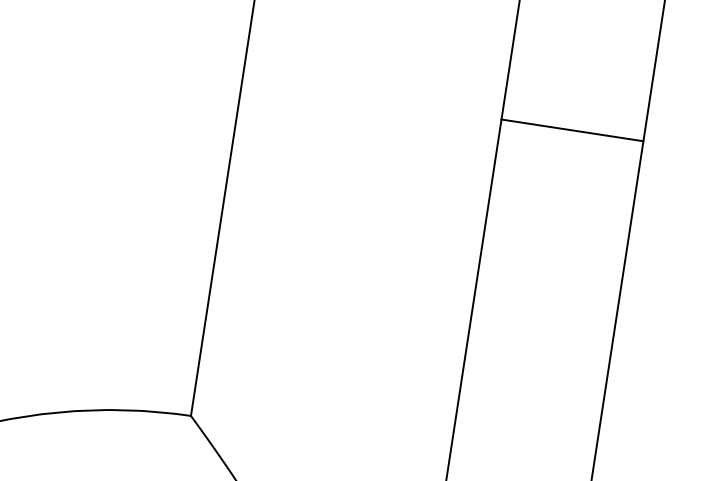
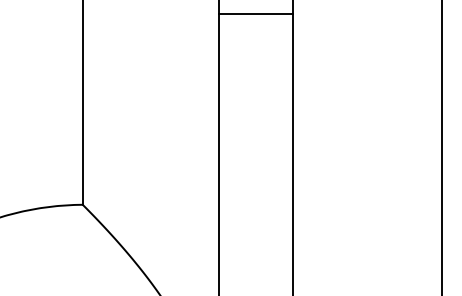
line: (571, 130) -> (255, 13), moved

